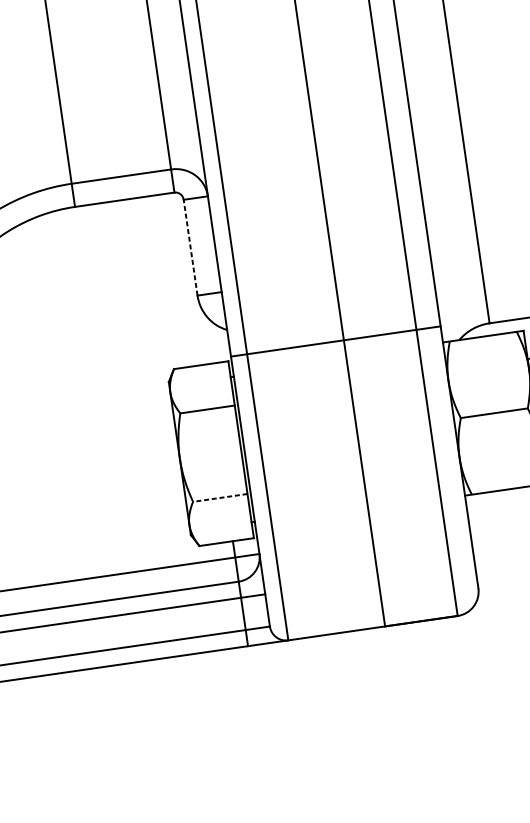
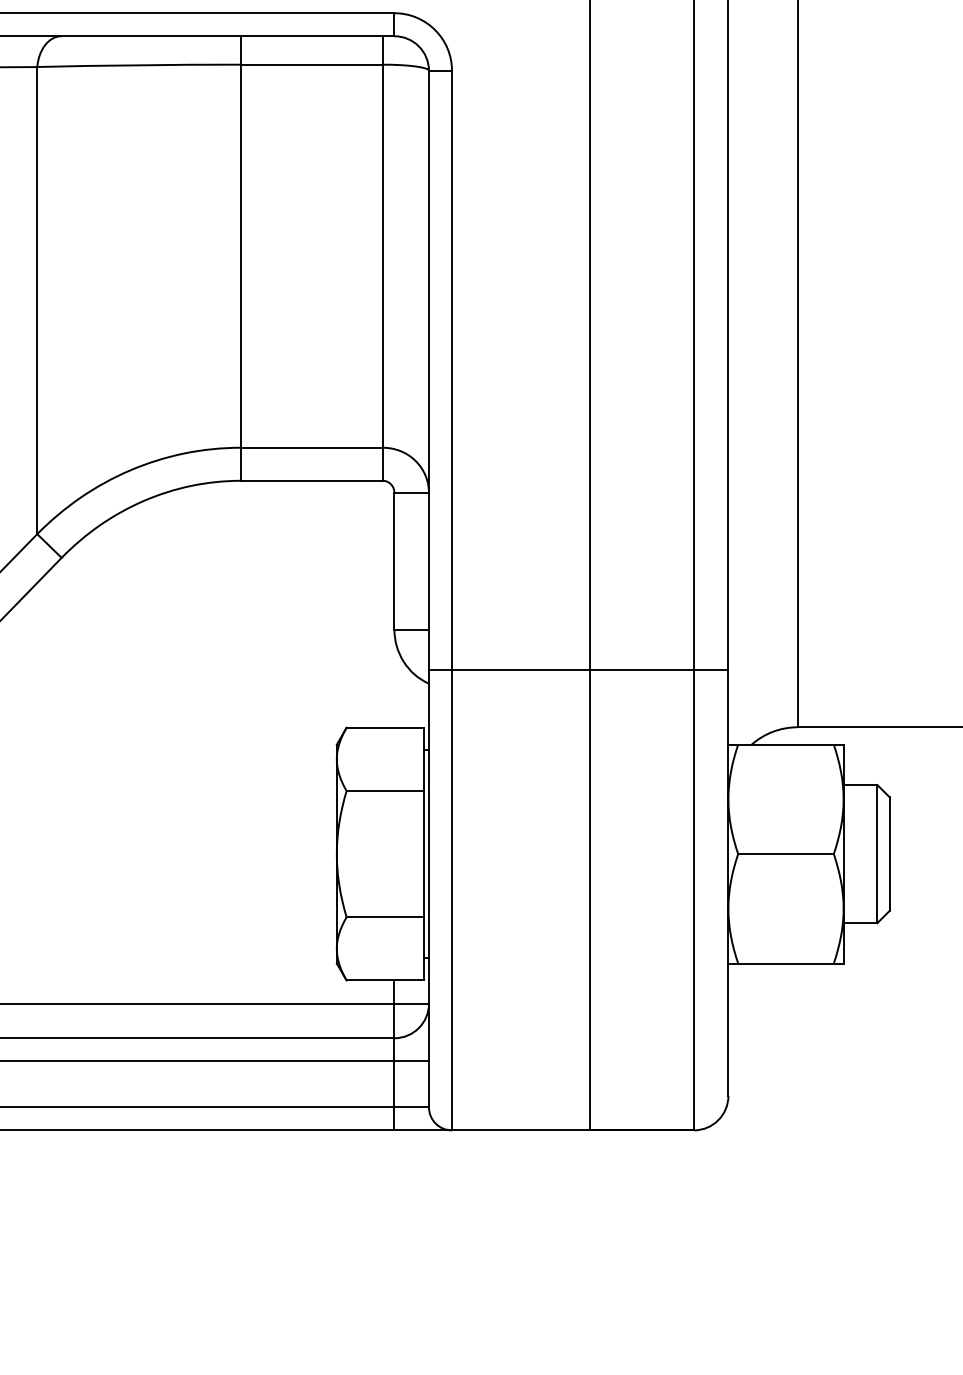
line: (190, 247) -> (394, 560), dashed -> solid
line: (335, 341) -> (578, 669), moved
line: (220, 498) -> (385, 917), dashed -> solid

